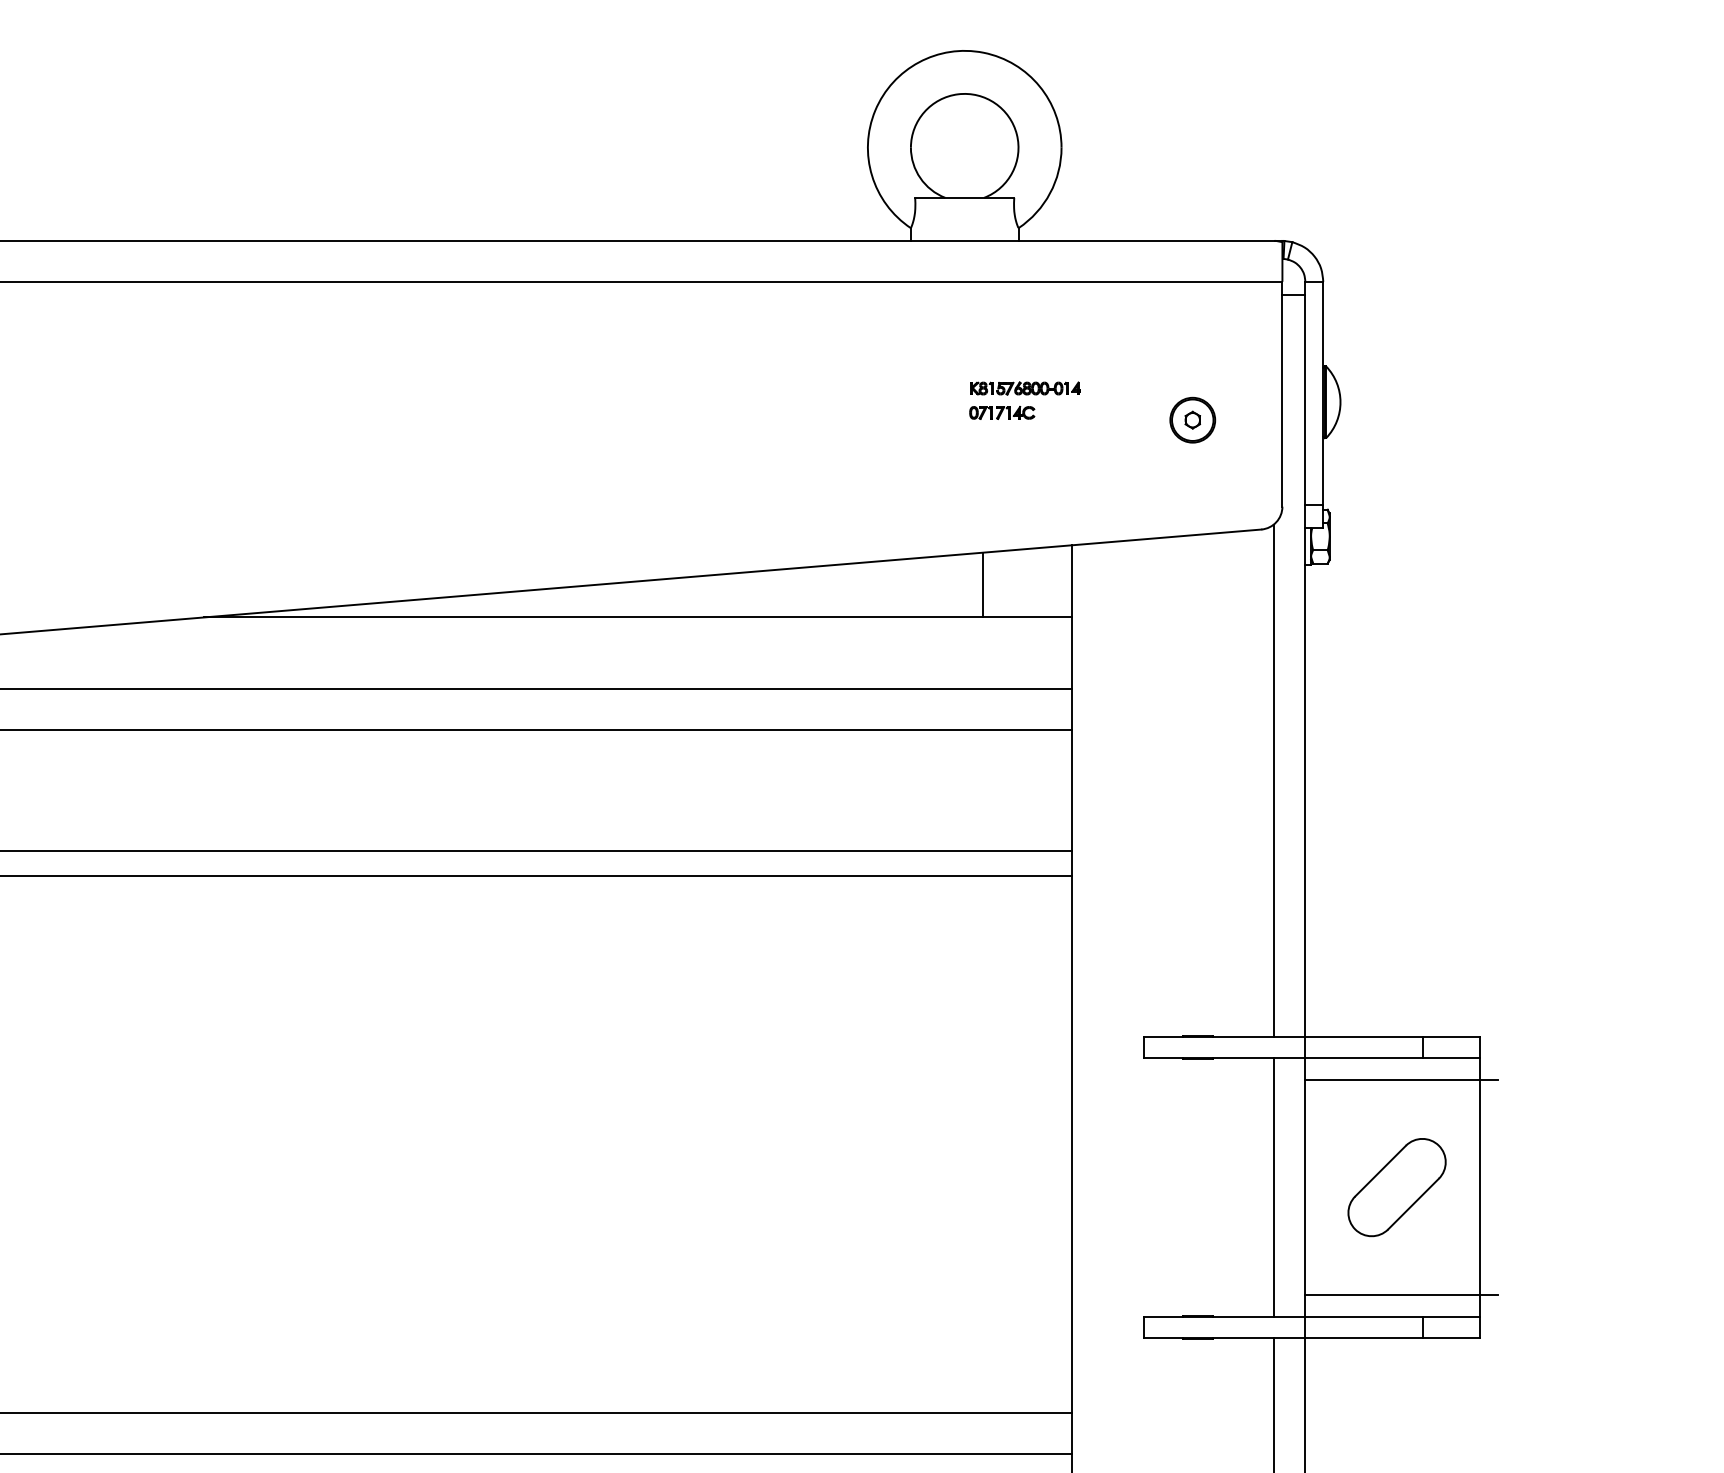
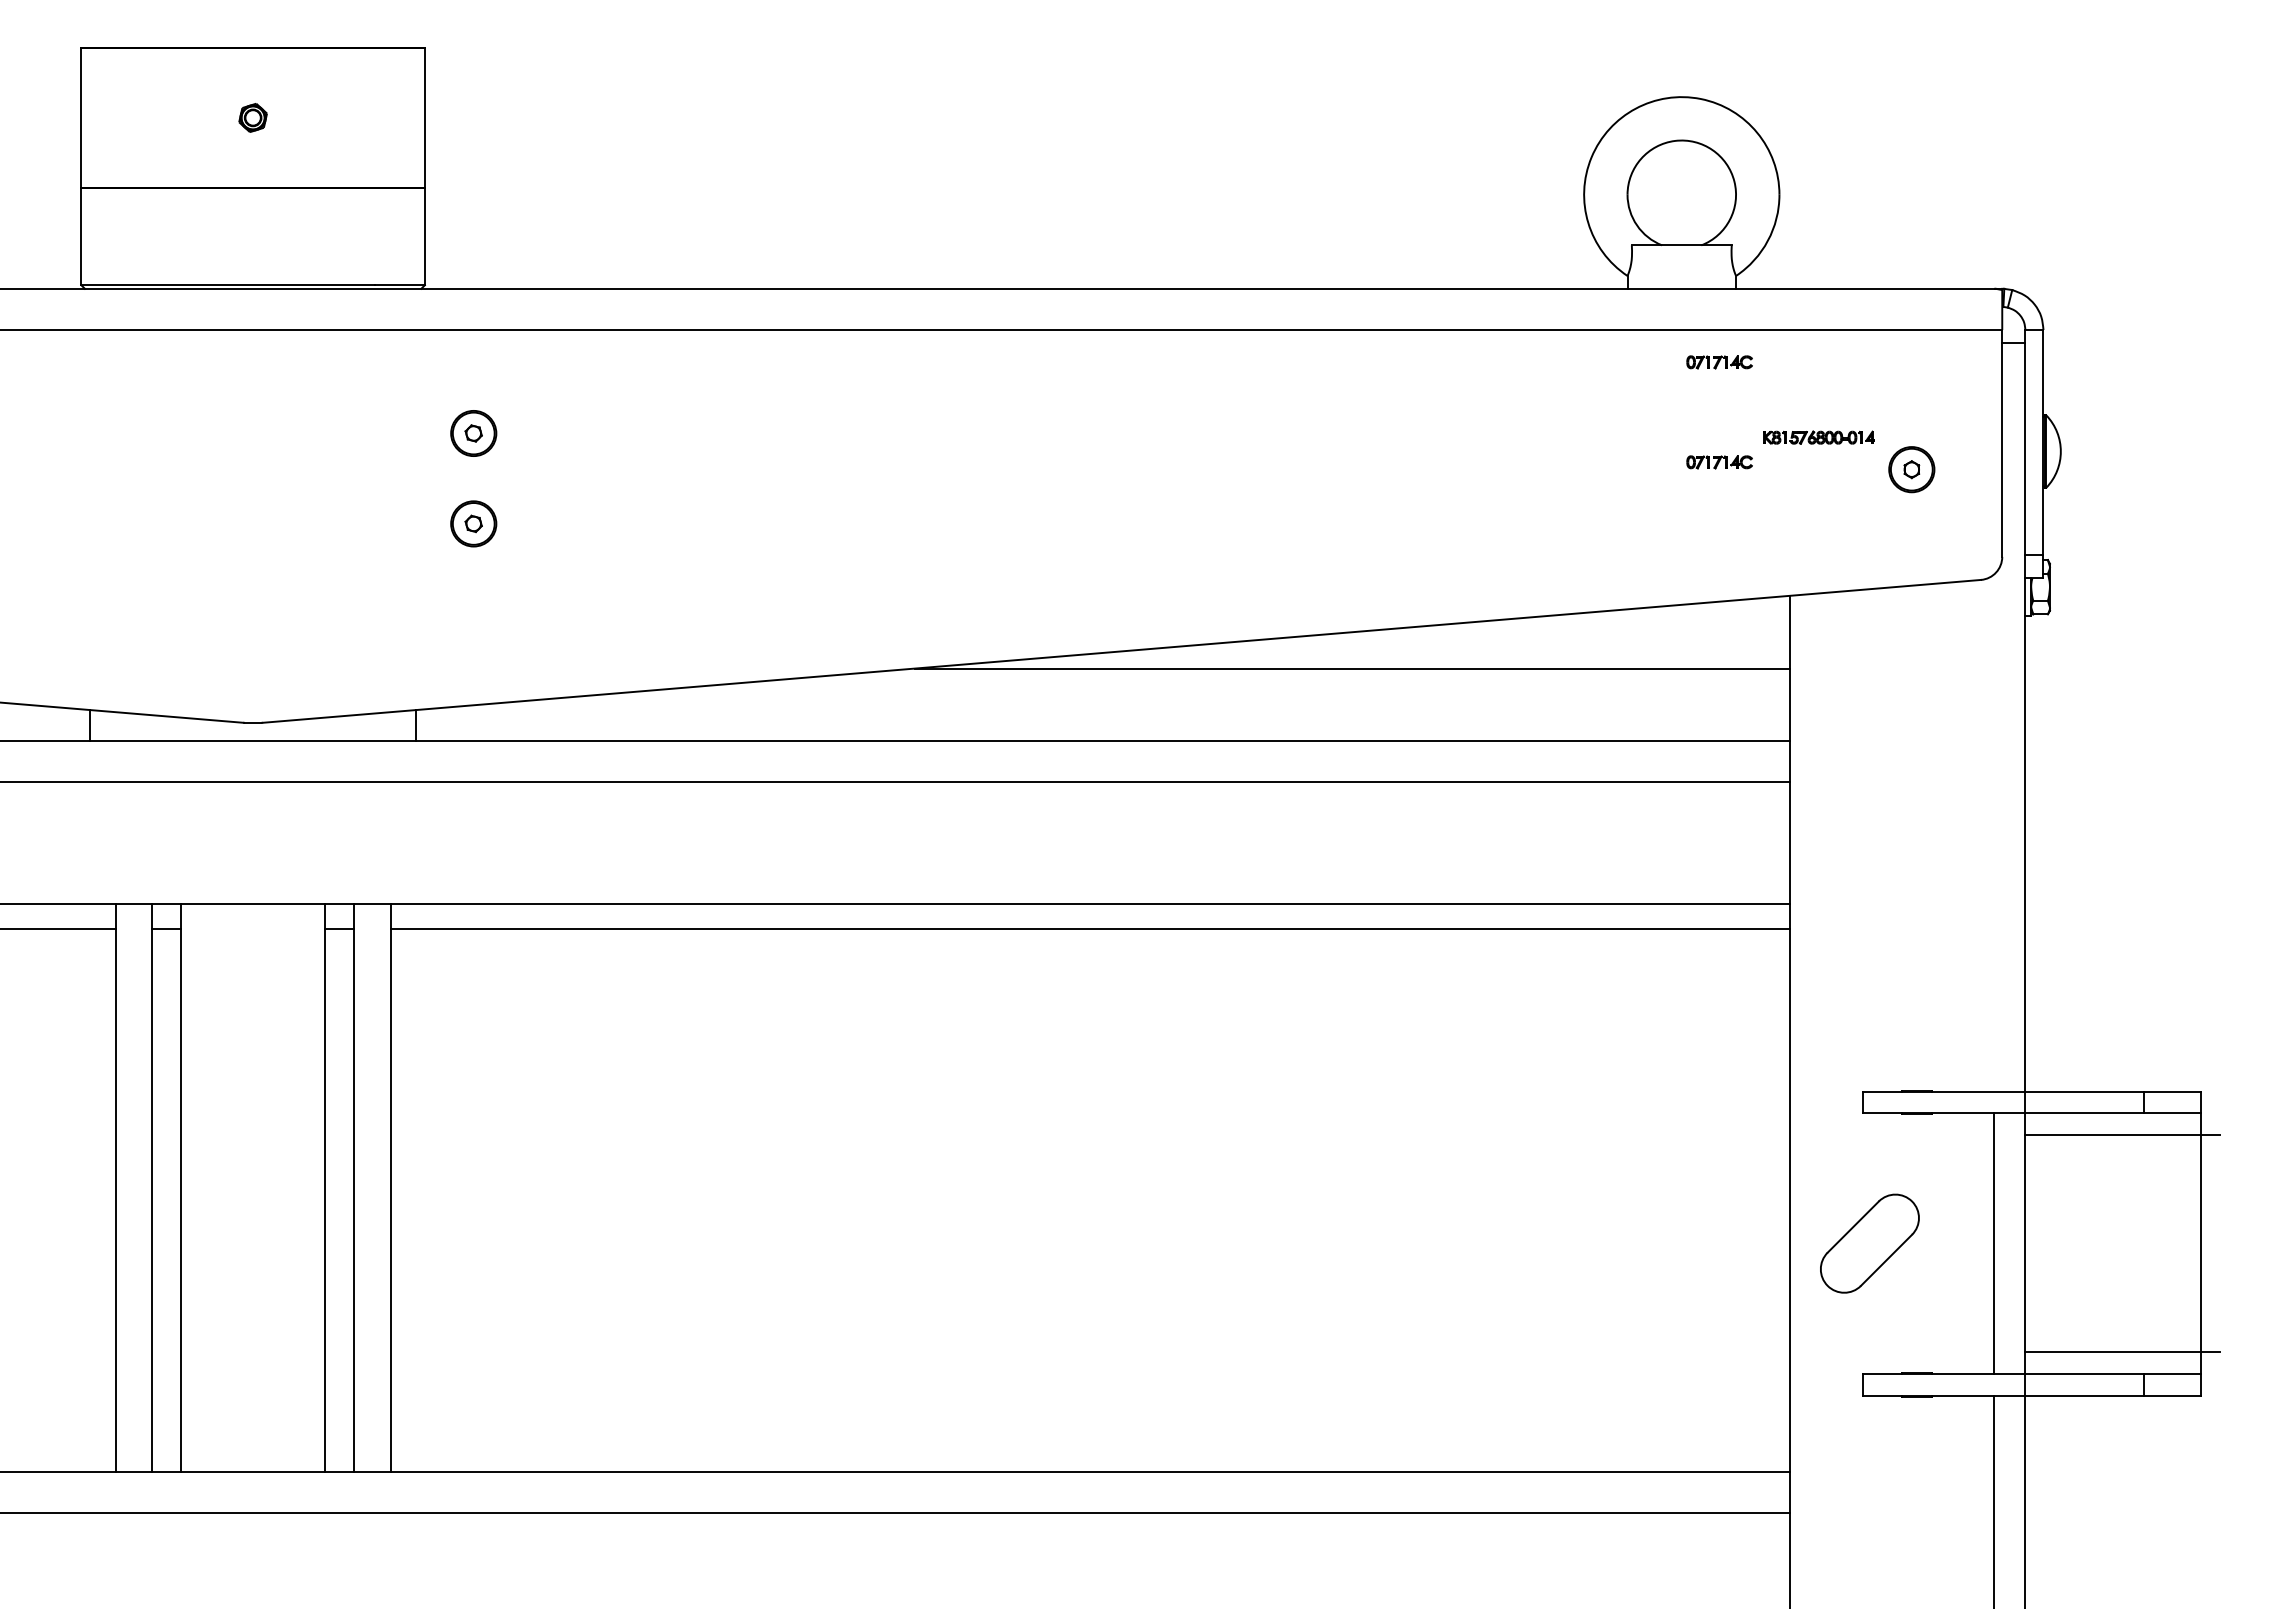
part: (1002, 313) -> (1719, 362), added
part: (1024, 388) -> (1818, 437), moved
line: (982, 584) -> (1699, 635), removed
line: (1273, 779) -> (1993, 832), removed
part: (1396, 1187) -> (1869, 1243), moved

